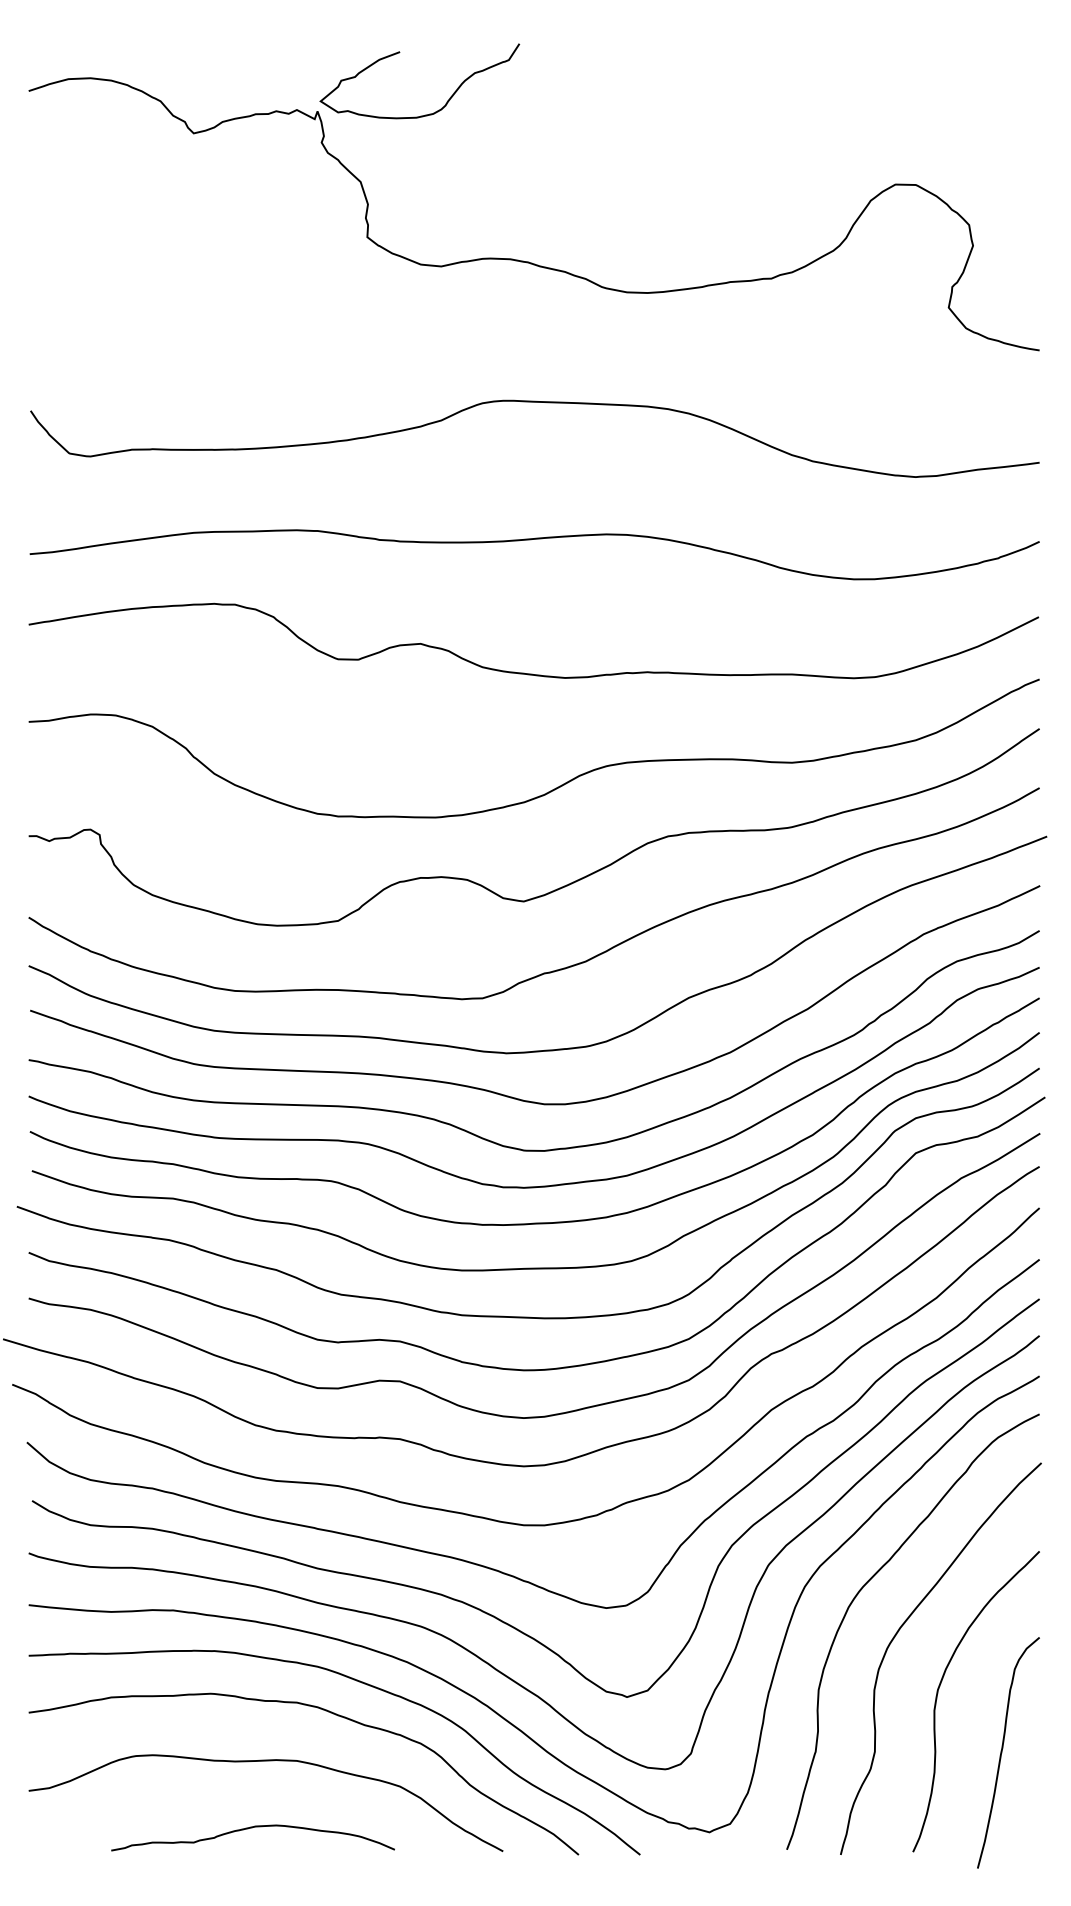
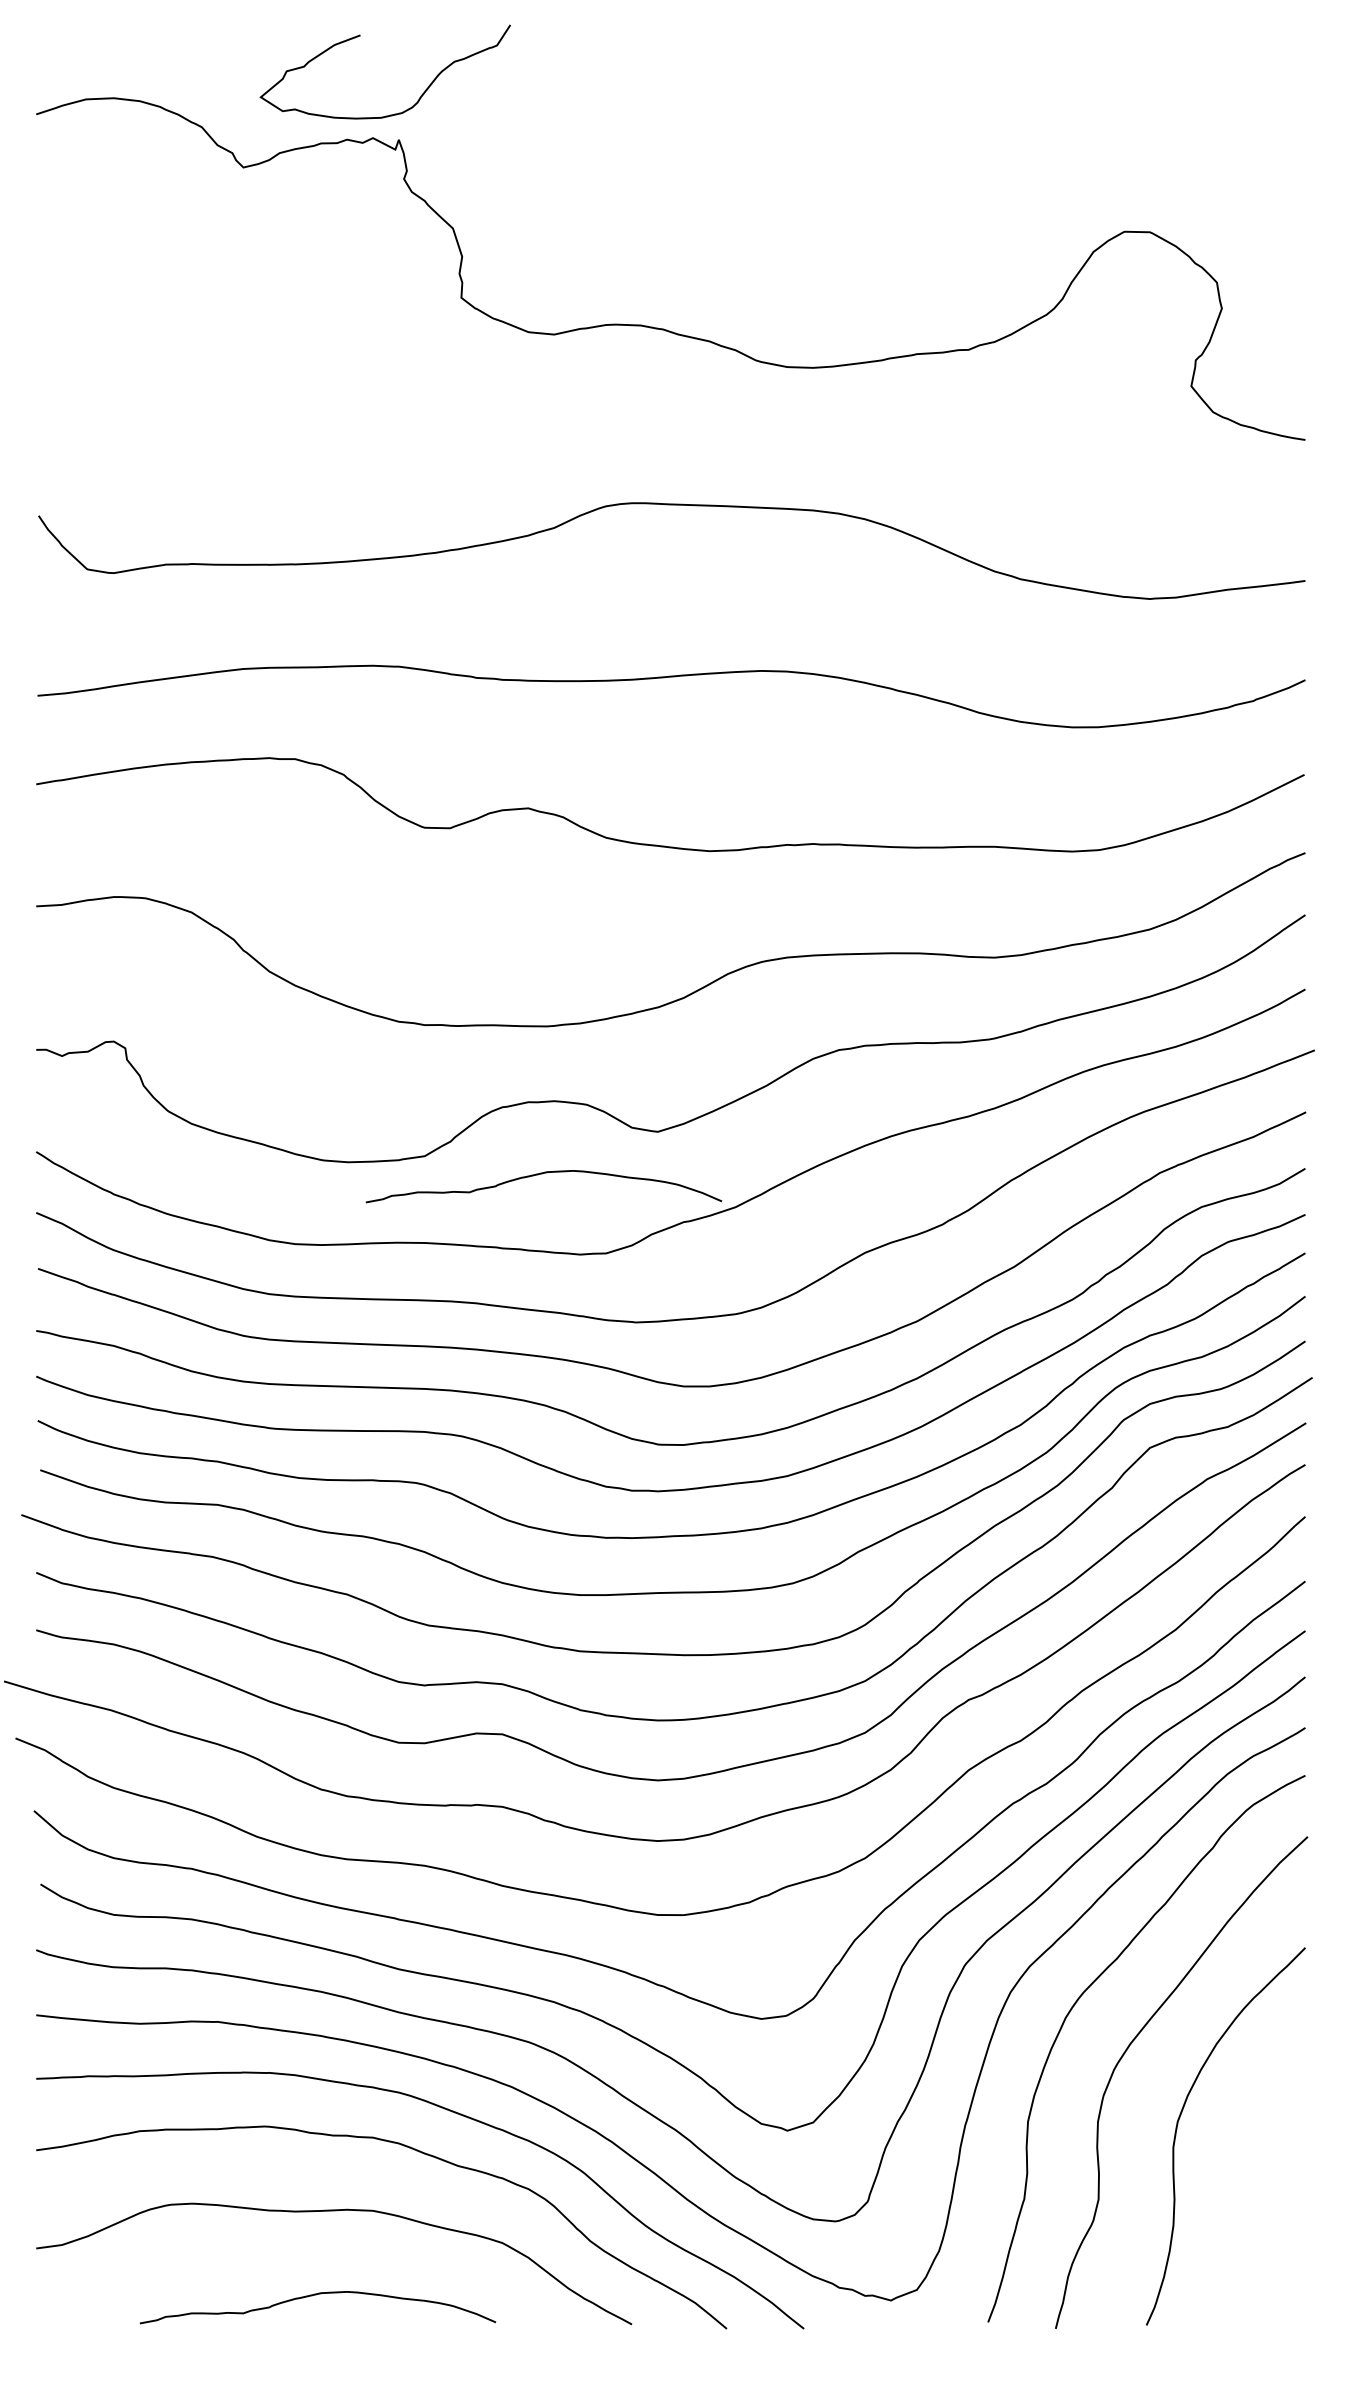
curve: (400, 52) -> (360, 36), moved
curve: (431, 935) -> (542, 1174), added
curve: (1002, 1752) -> (1258, 2200), removed

